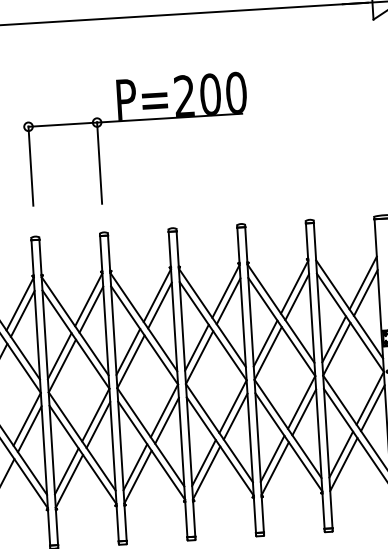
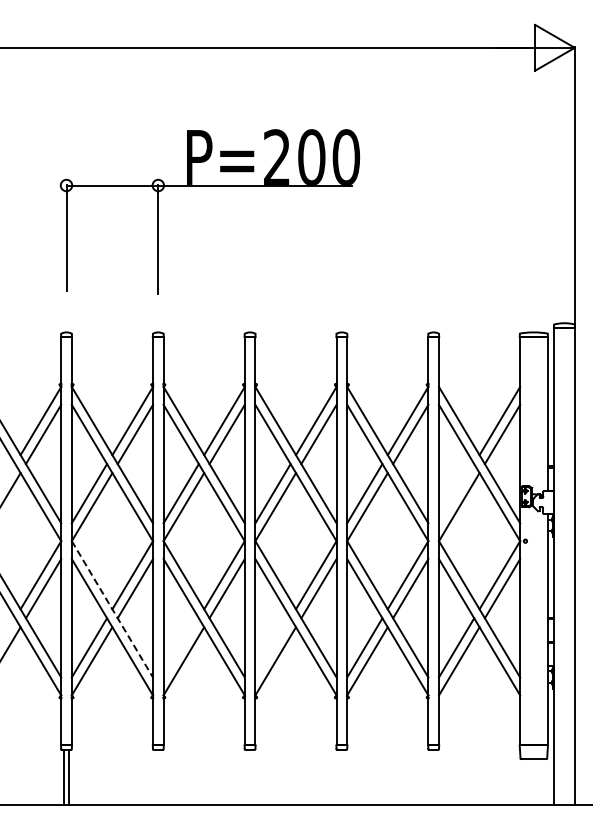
line: (334, 339) -> (456, 493), removed
line: (82, 441) -> (112, 609), solid -> dashed
line: (203, 462) -> (272, 647), removed
line: (134, 466) -> (180, 647), removed

